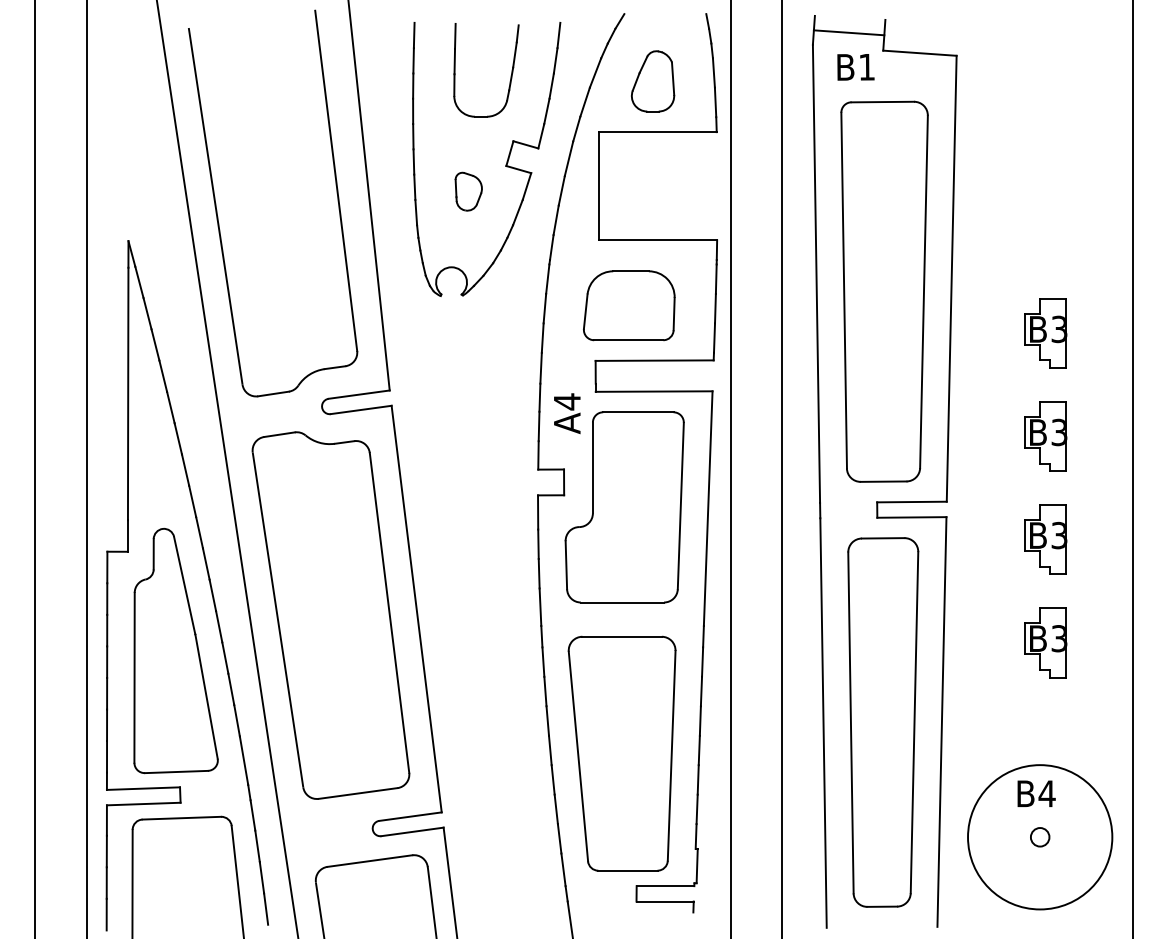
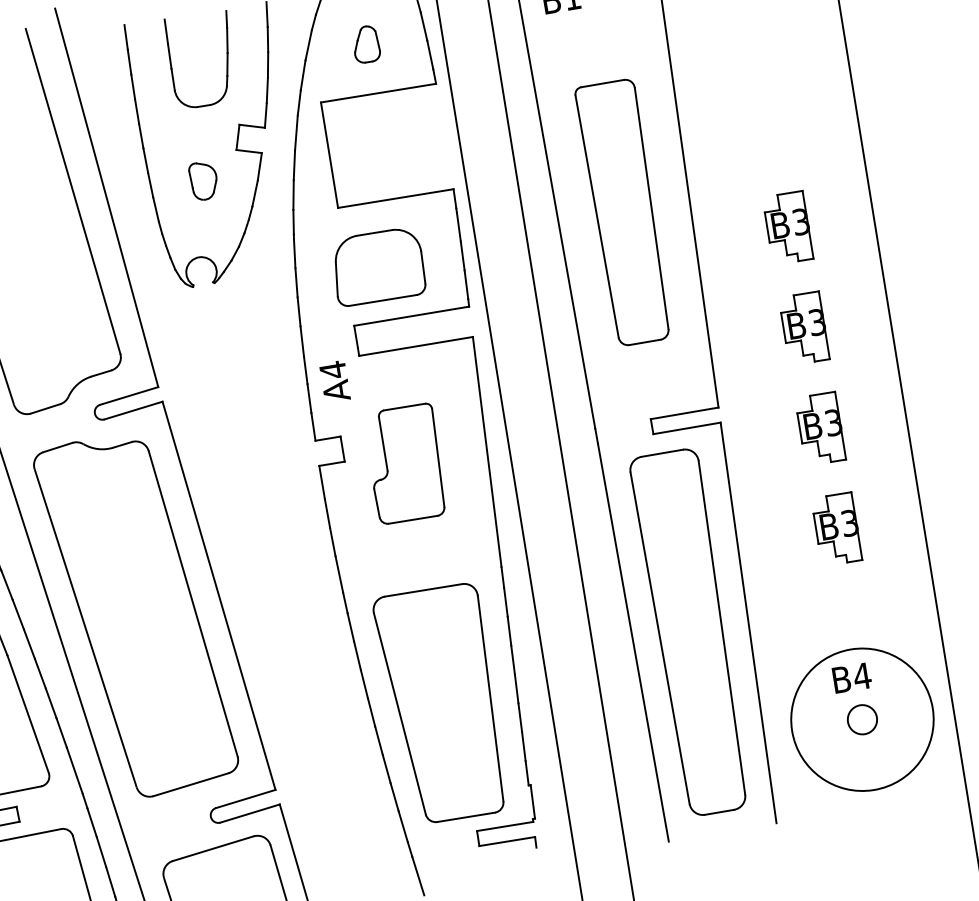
part: (653, 81) -> (366, 44), size x0.6
part: (884, 291) -> (624, 212), size x0.7
part: (624, 507) -> (405, 464), size x0.6
circle: (1039, 837) -> (861, 720), size x1.6

